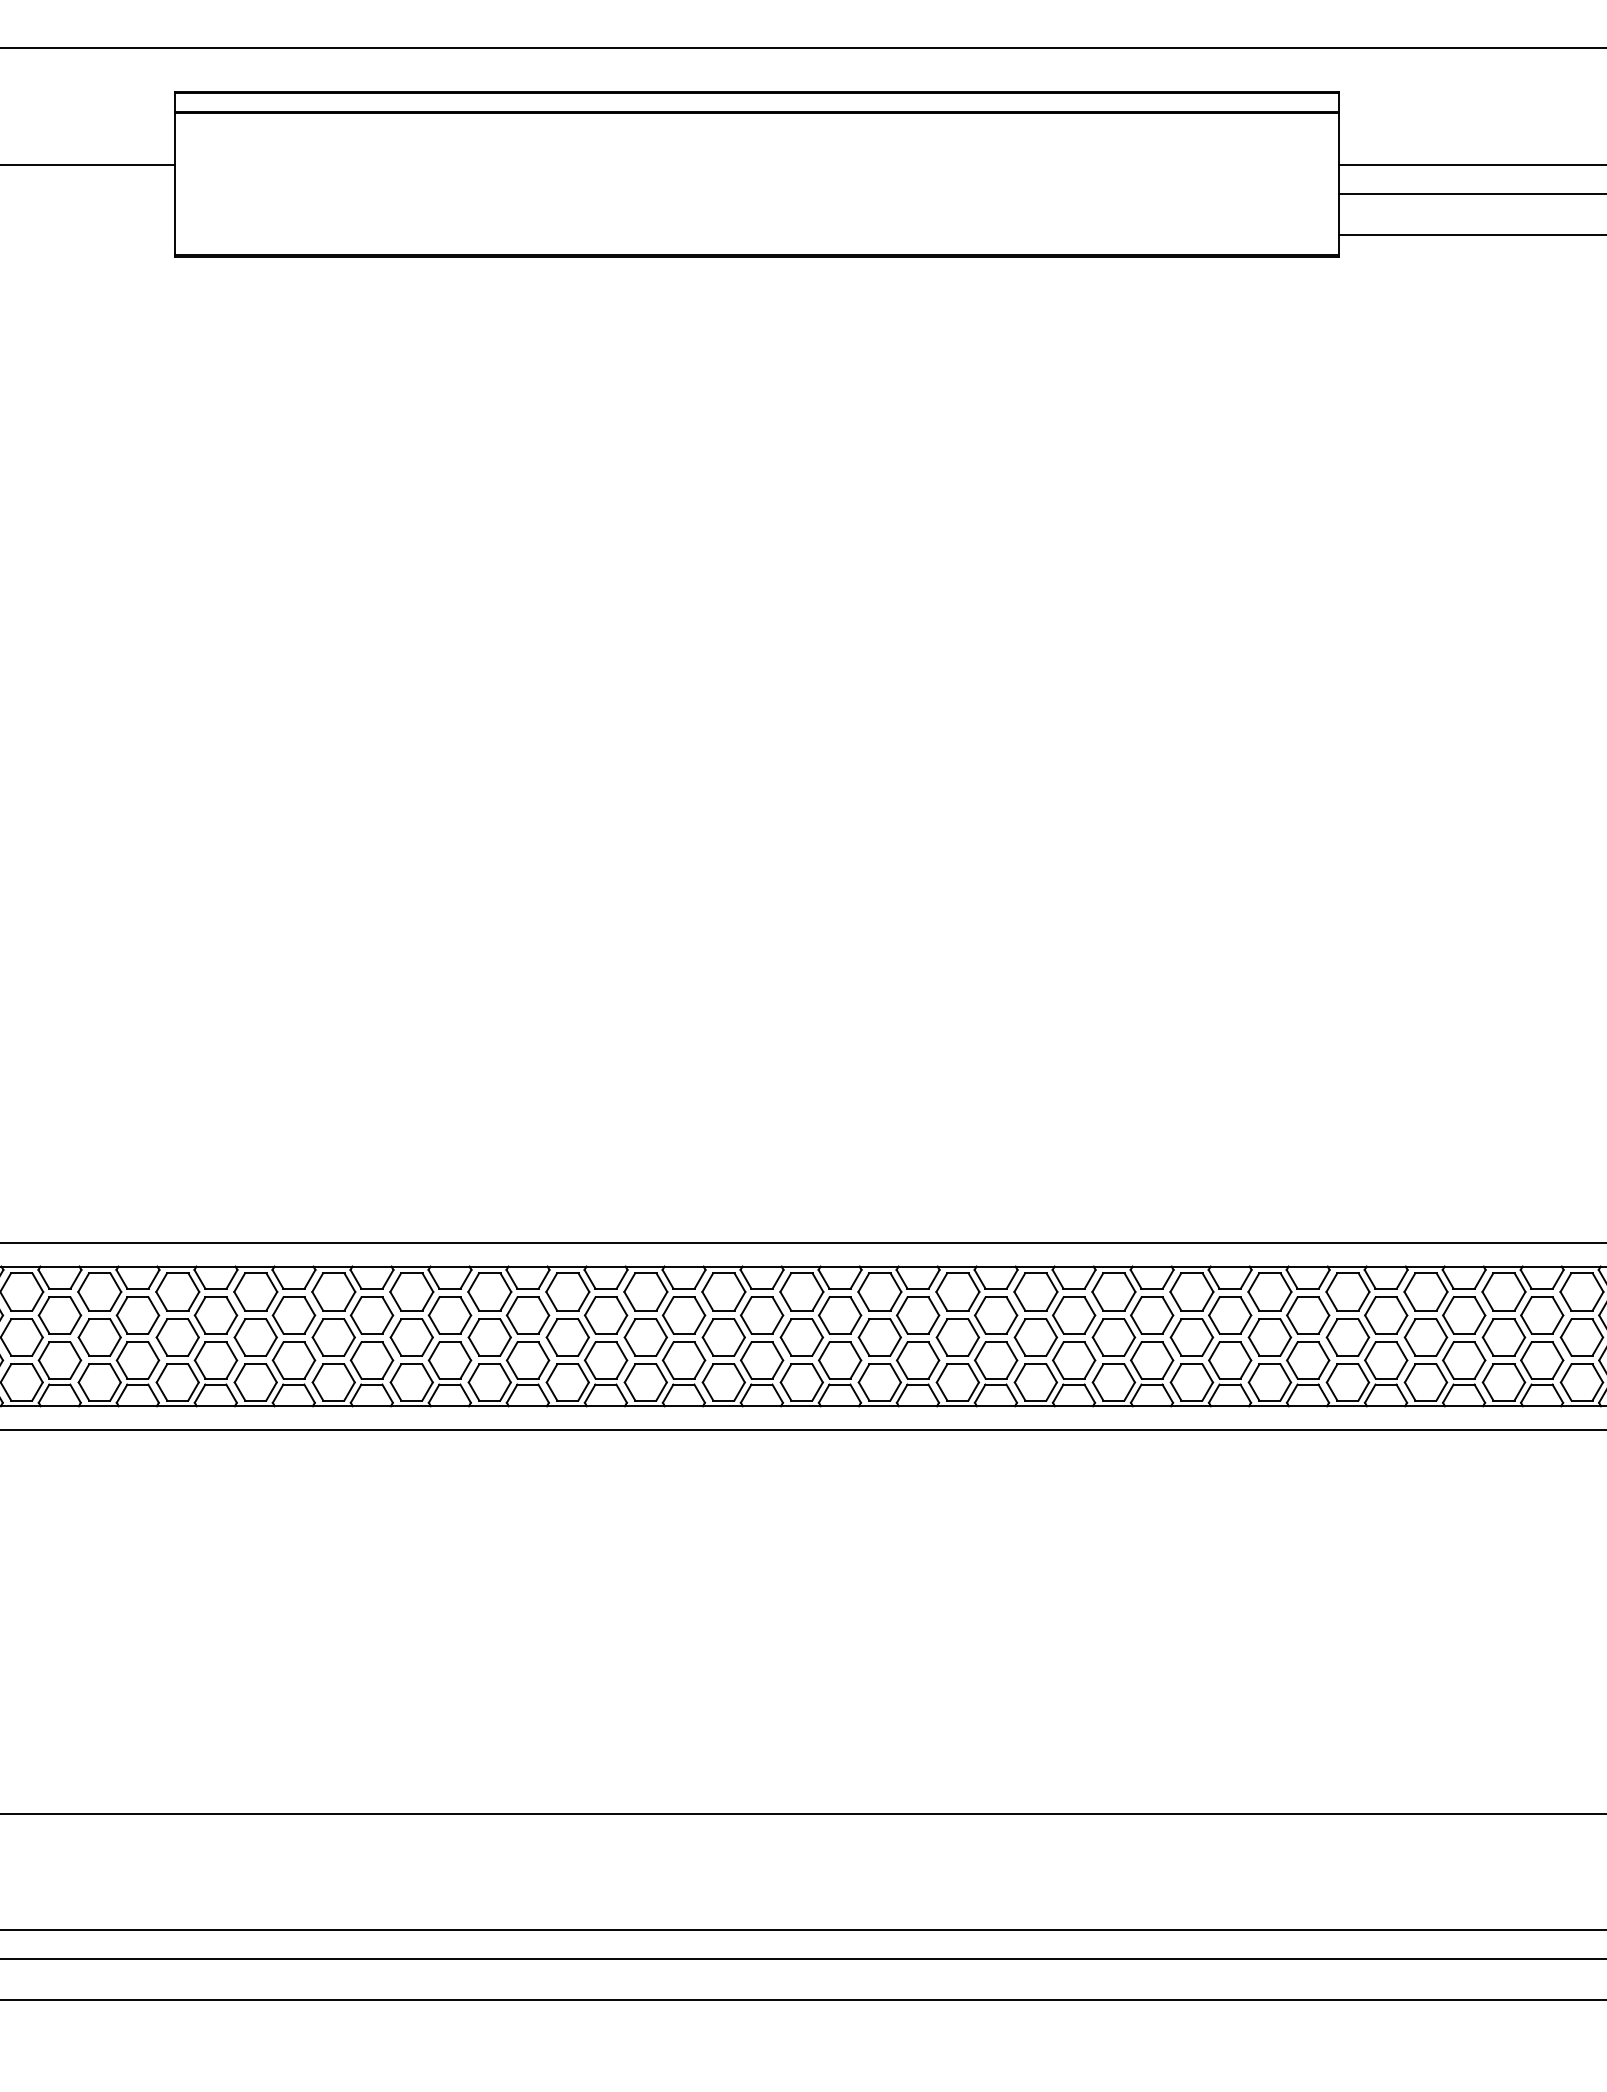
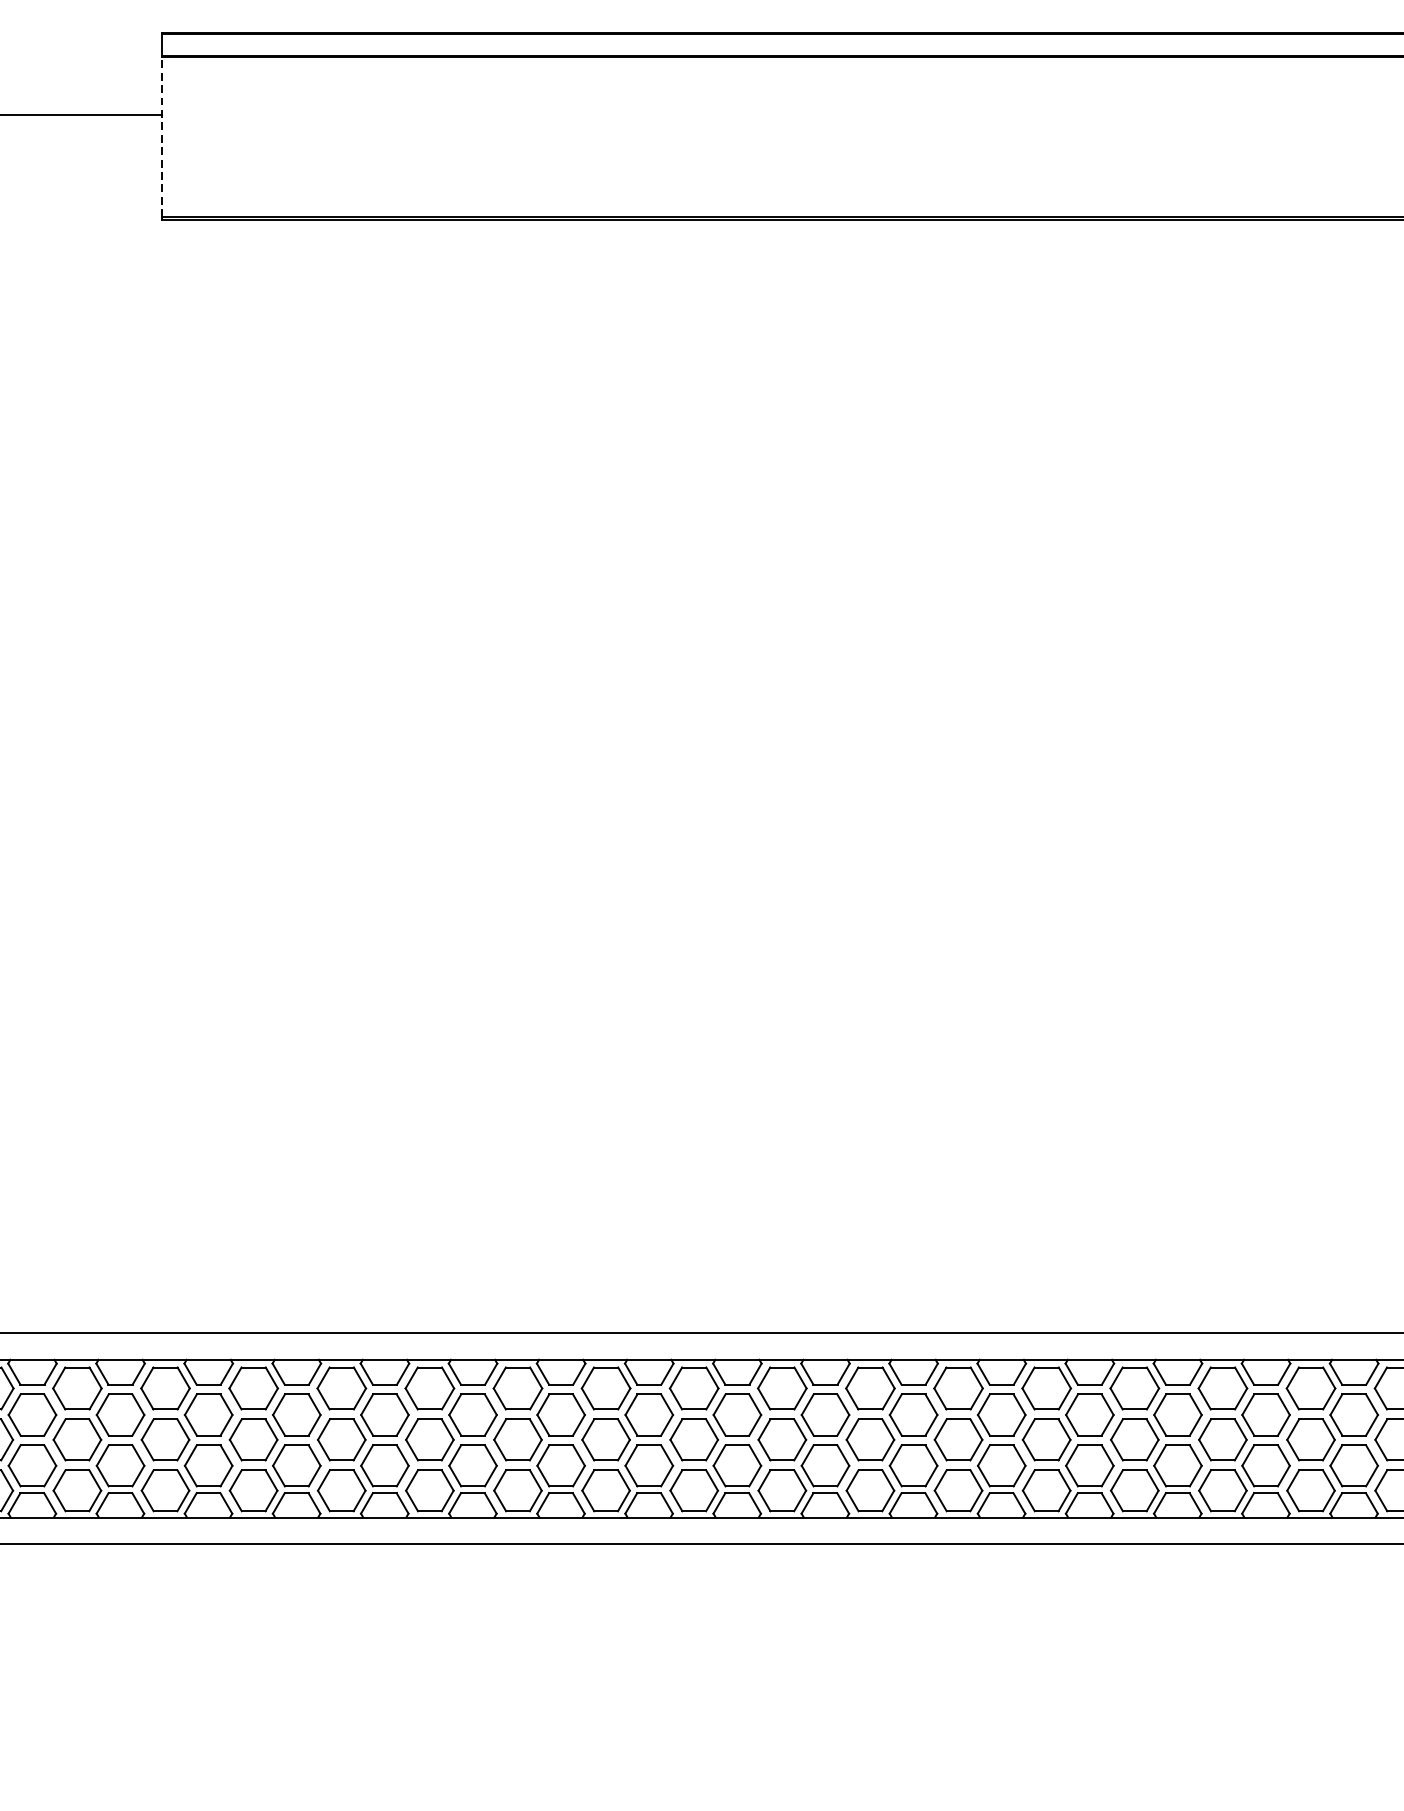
line: (174, 184) -> (161, 137), solid -> dashed

